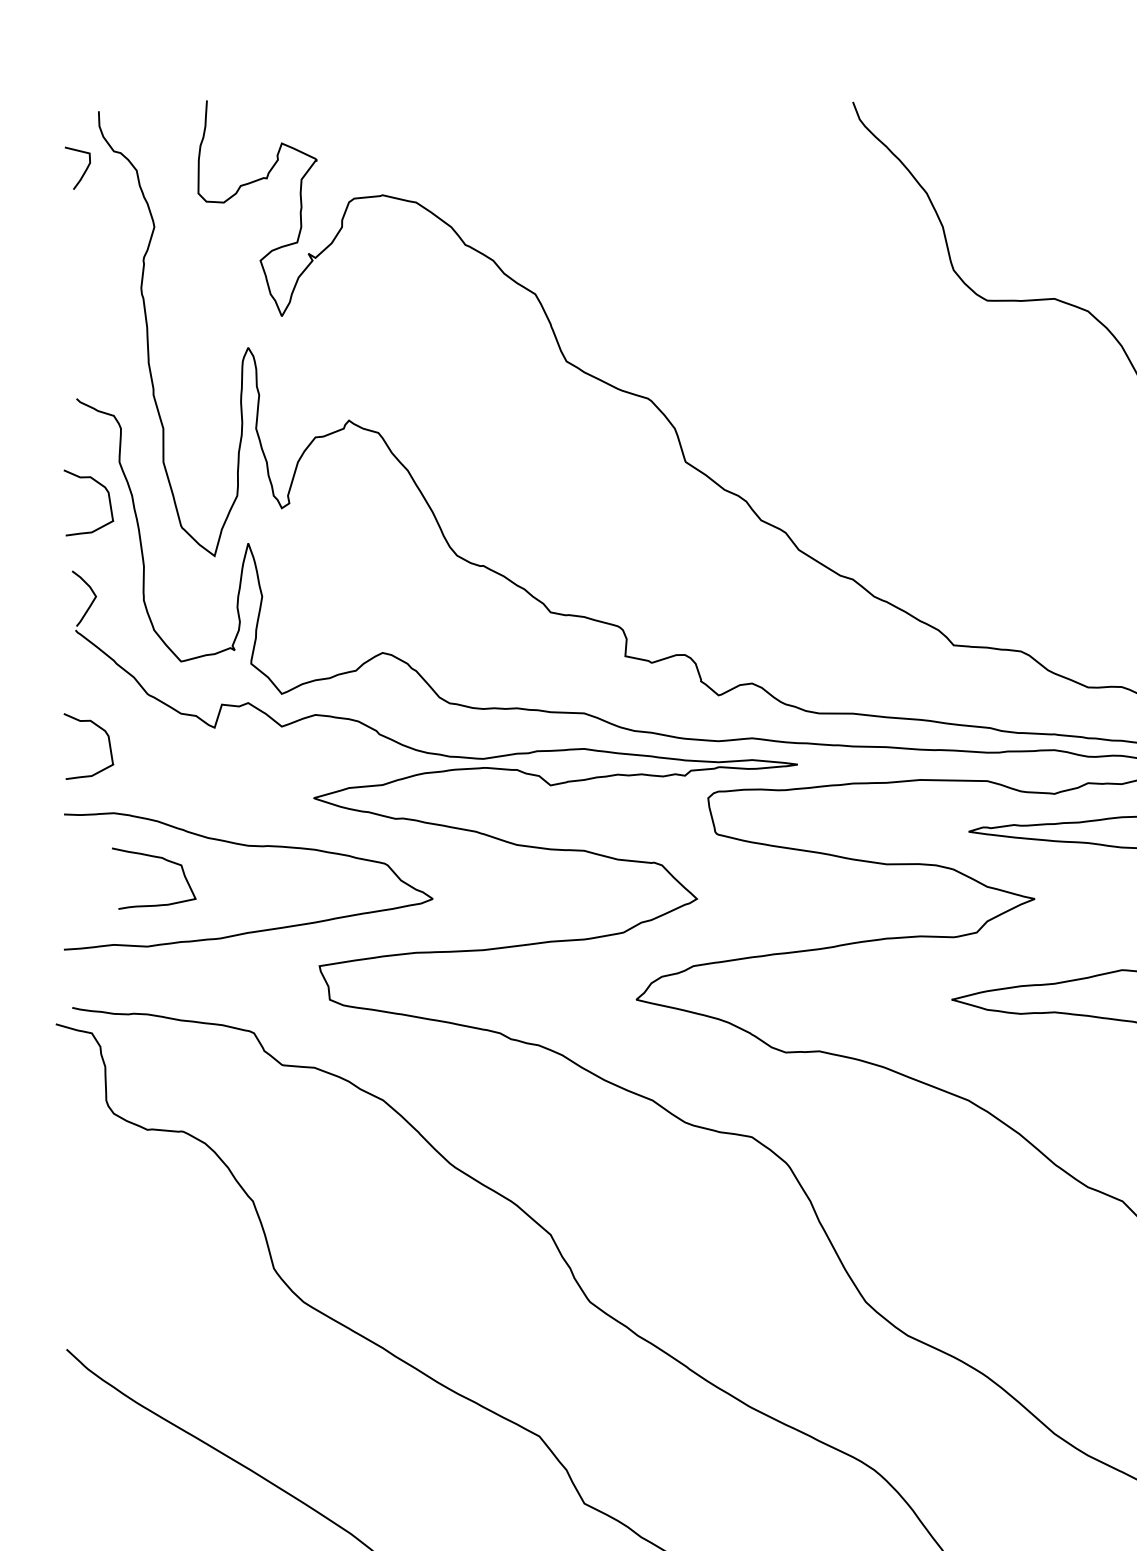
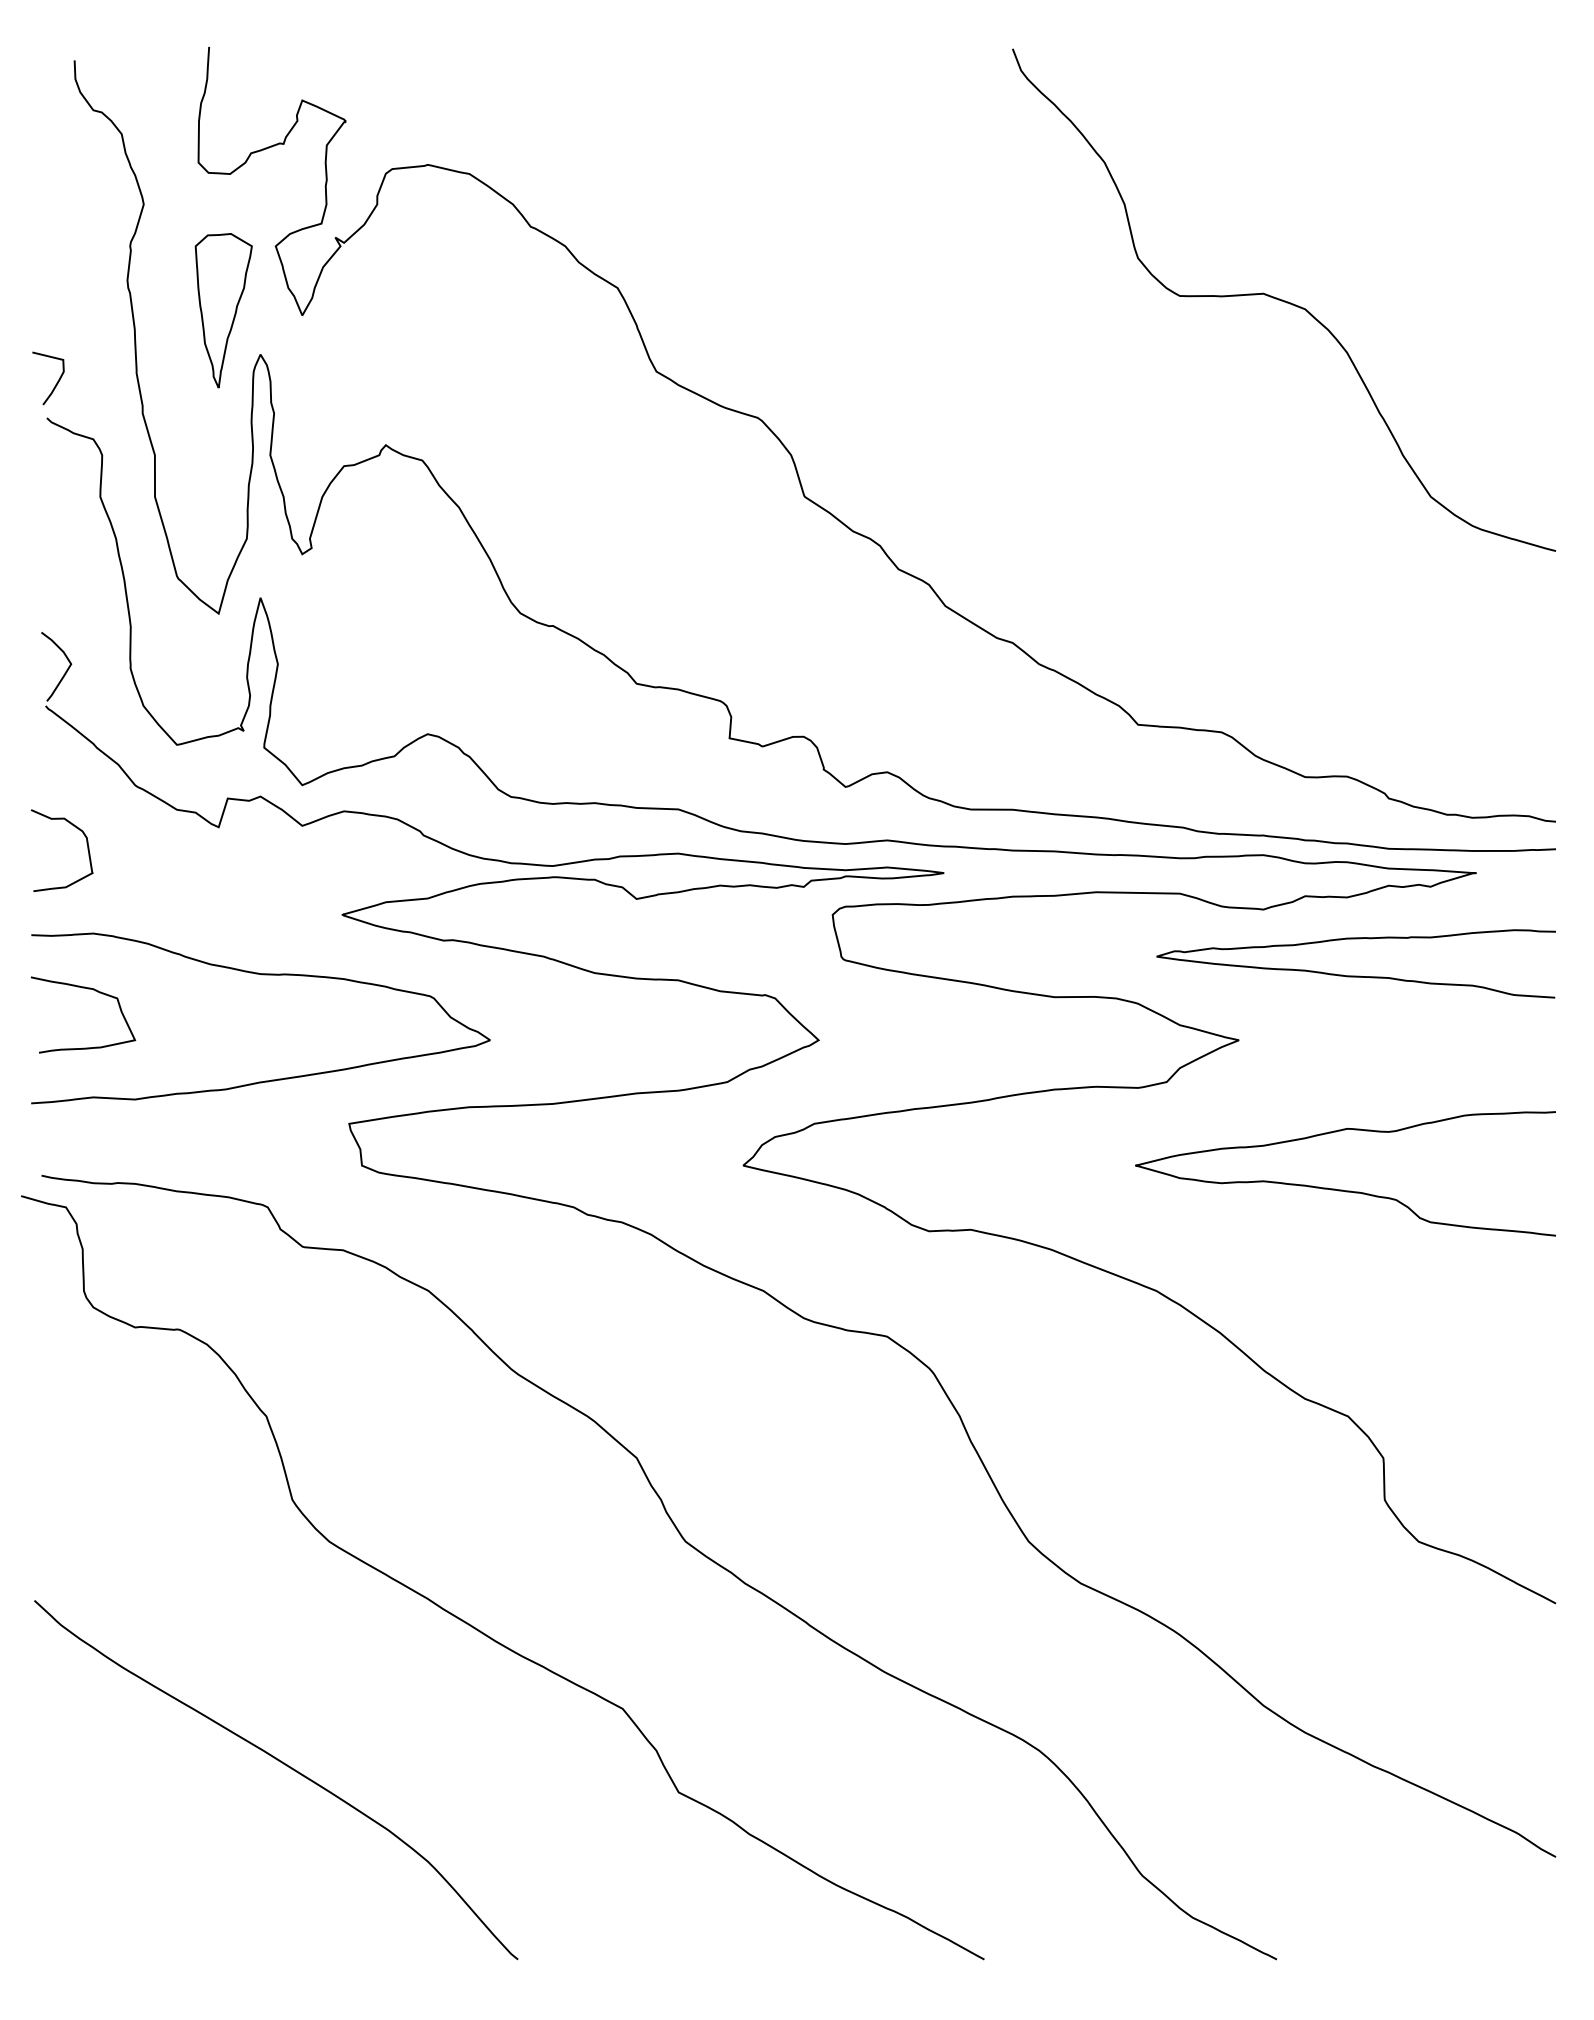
curve: (84, 171) -> (56, 382), moved
part: (218, 312) -> (223, 310), added
curve: (108, 497) -> (86, 540), removed
curve: (157, 858) -> (87, 989), moved

